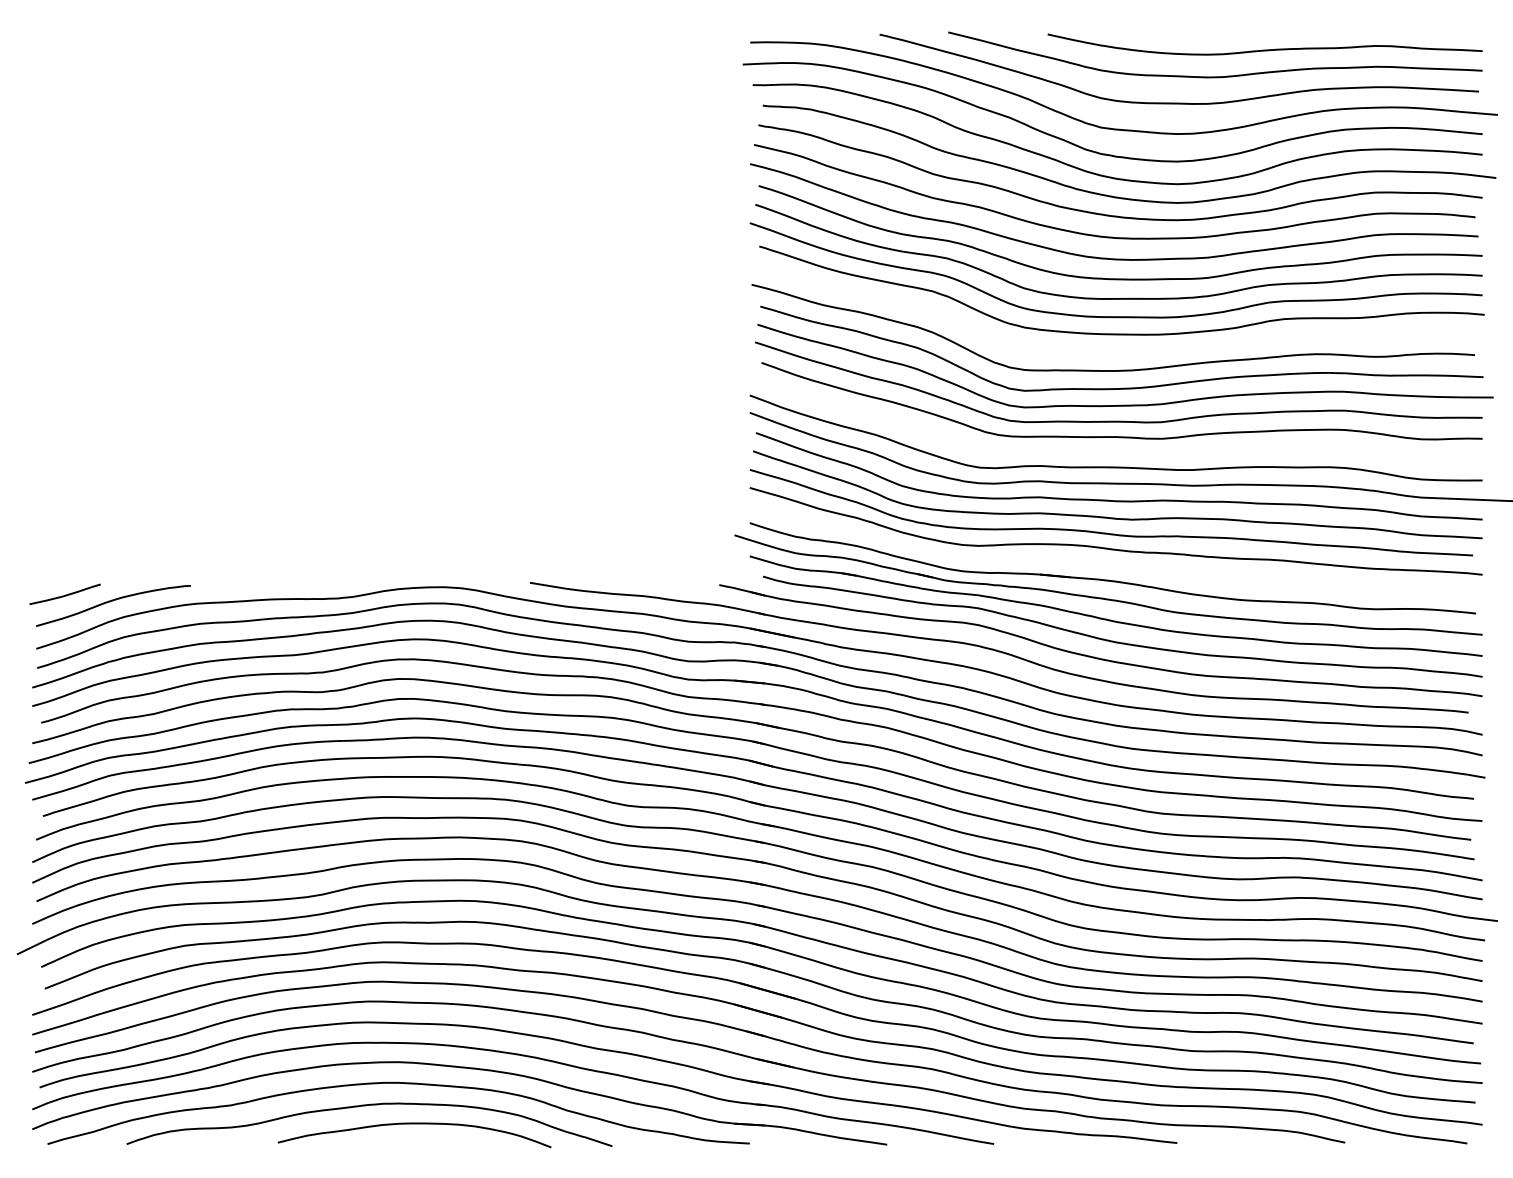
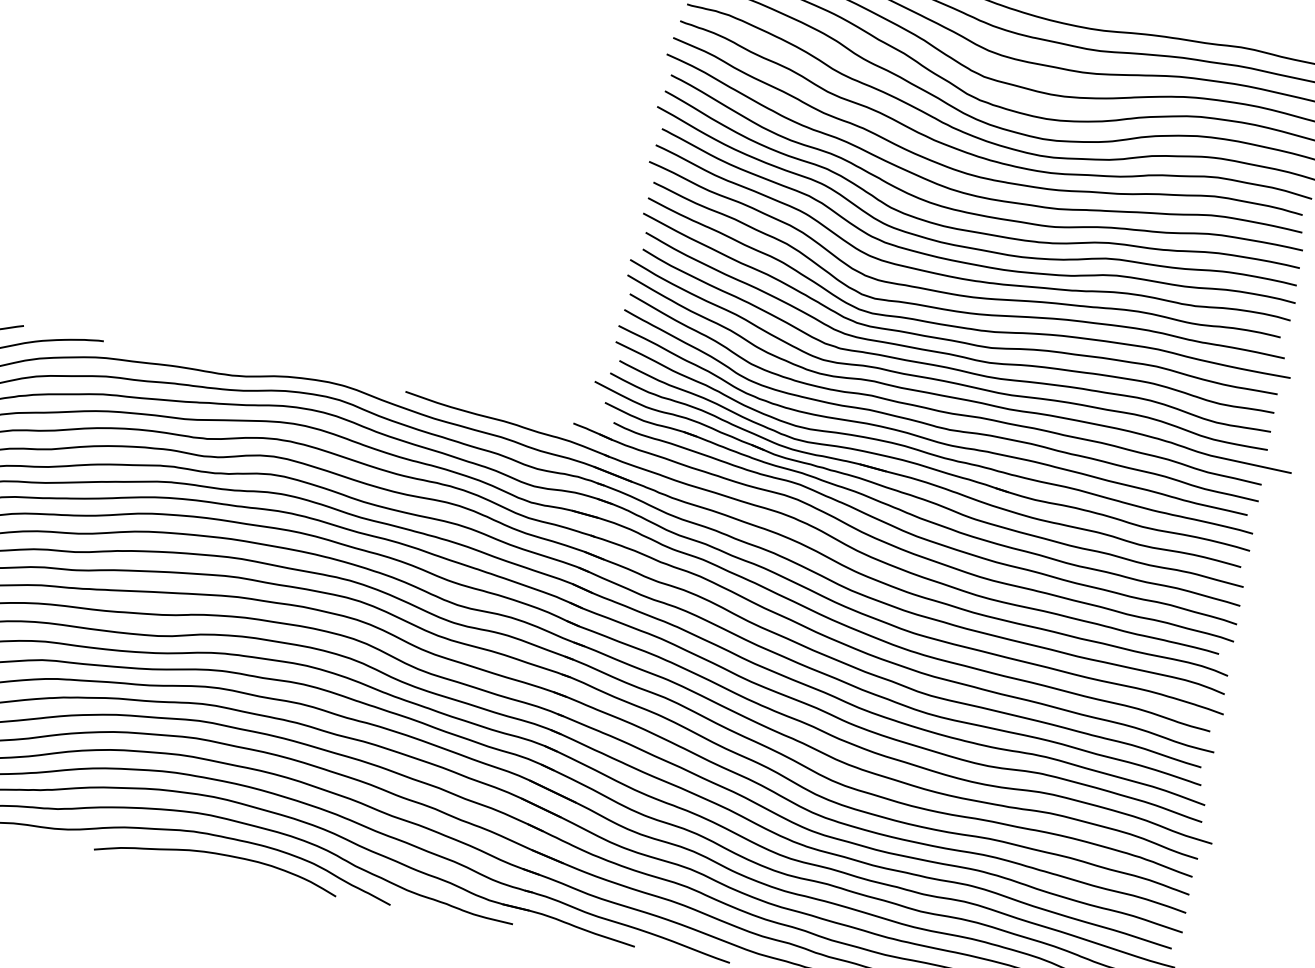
curve: (1118, 351) -> (964, 278), added
curve: (1121, 451) -> (951, 367), added
part: (1114, 563) -> (927, 466), added

